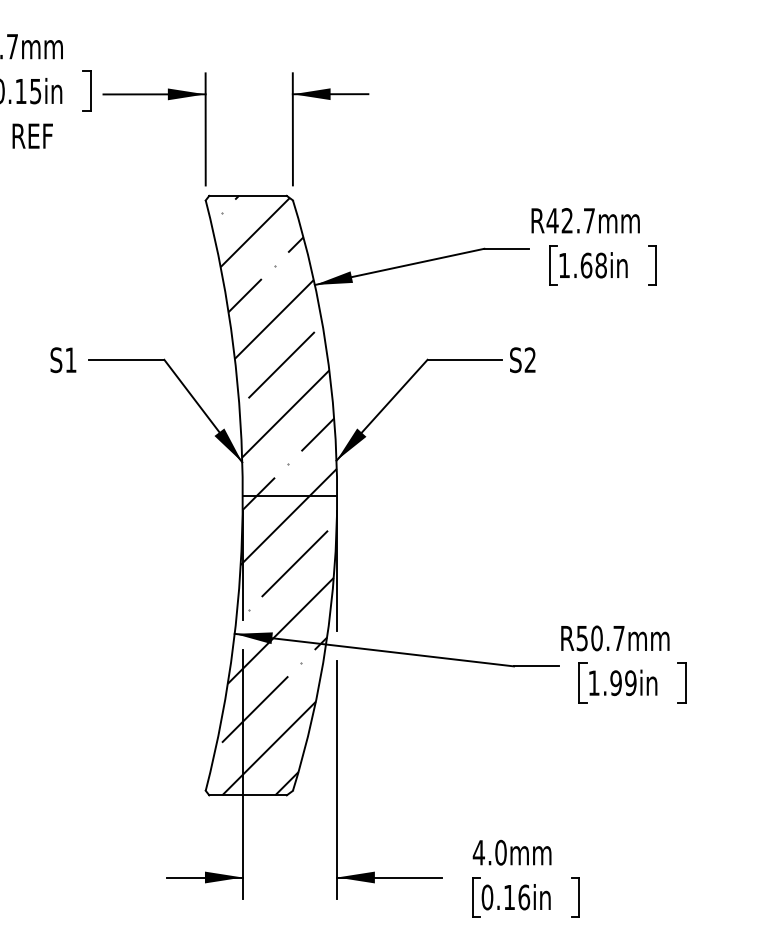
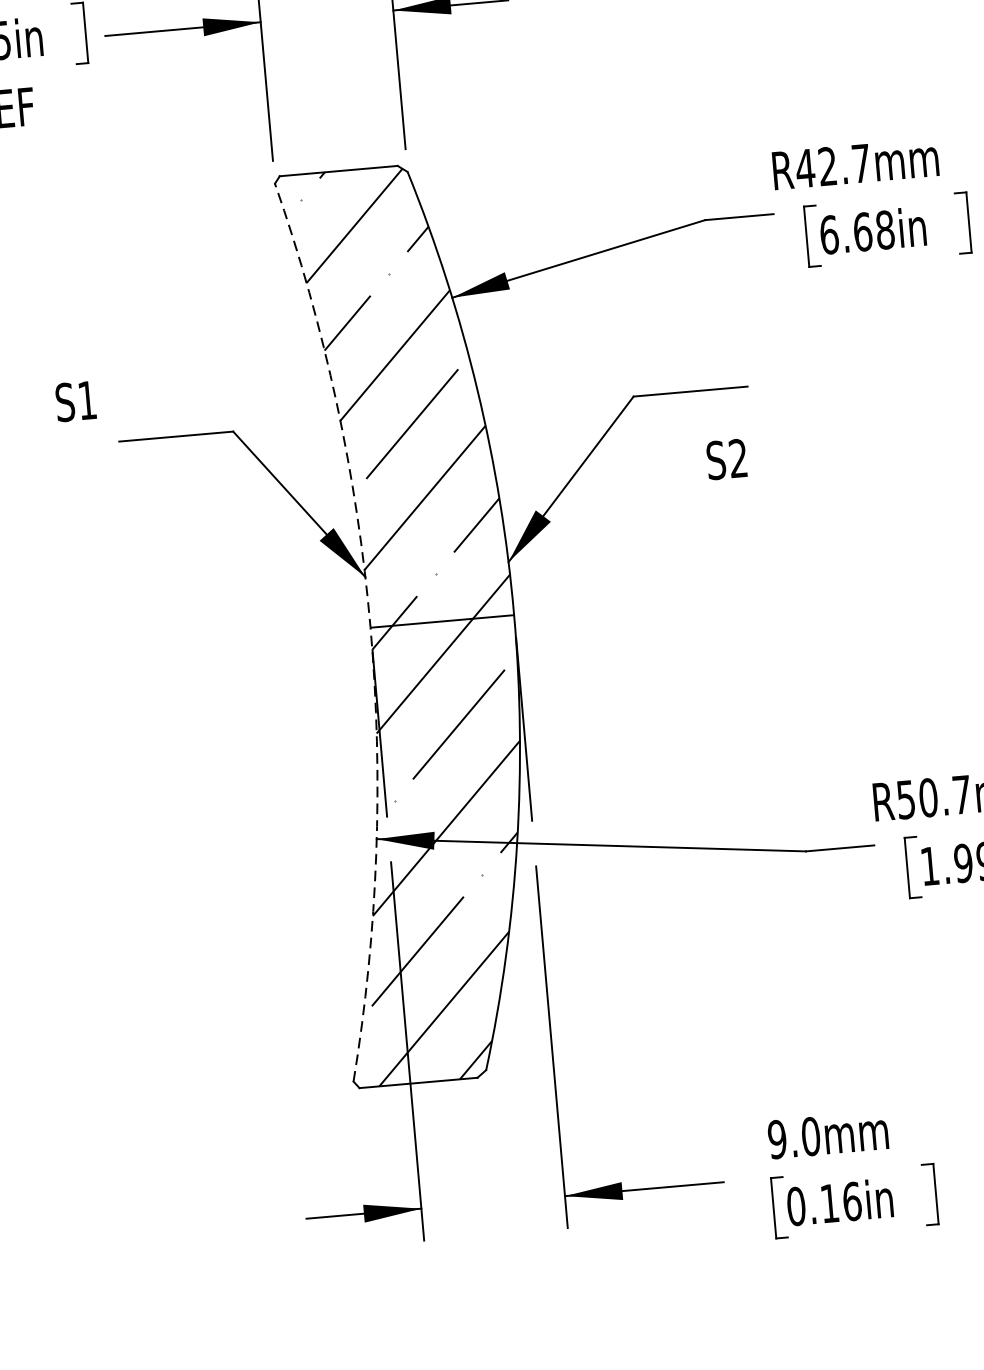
text: (564, 265) -> (829, 234), 1.68in -> 6.68in
text: (63, 360) -> (76, 401), moved
text: (522, 360) -> (726, 459), moved
arc: (242, 495) -> (370, 627), solid -> dashed
text: (478, 852) -> (776, 1139), 4.0mm -> 9.0mm

